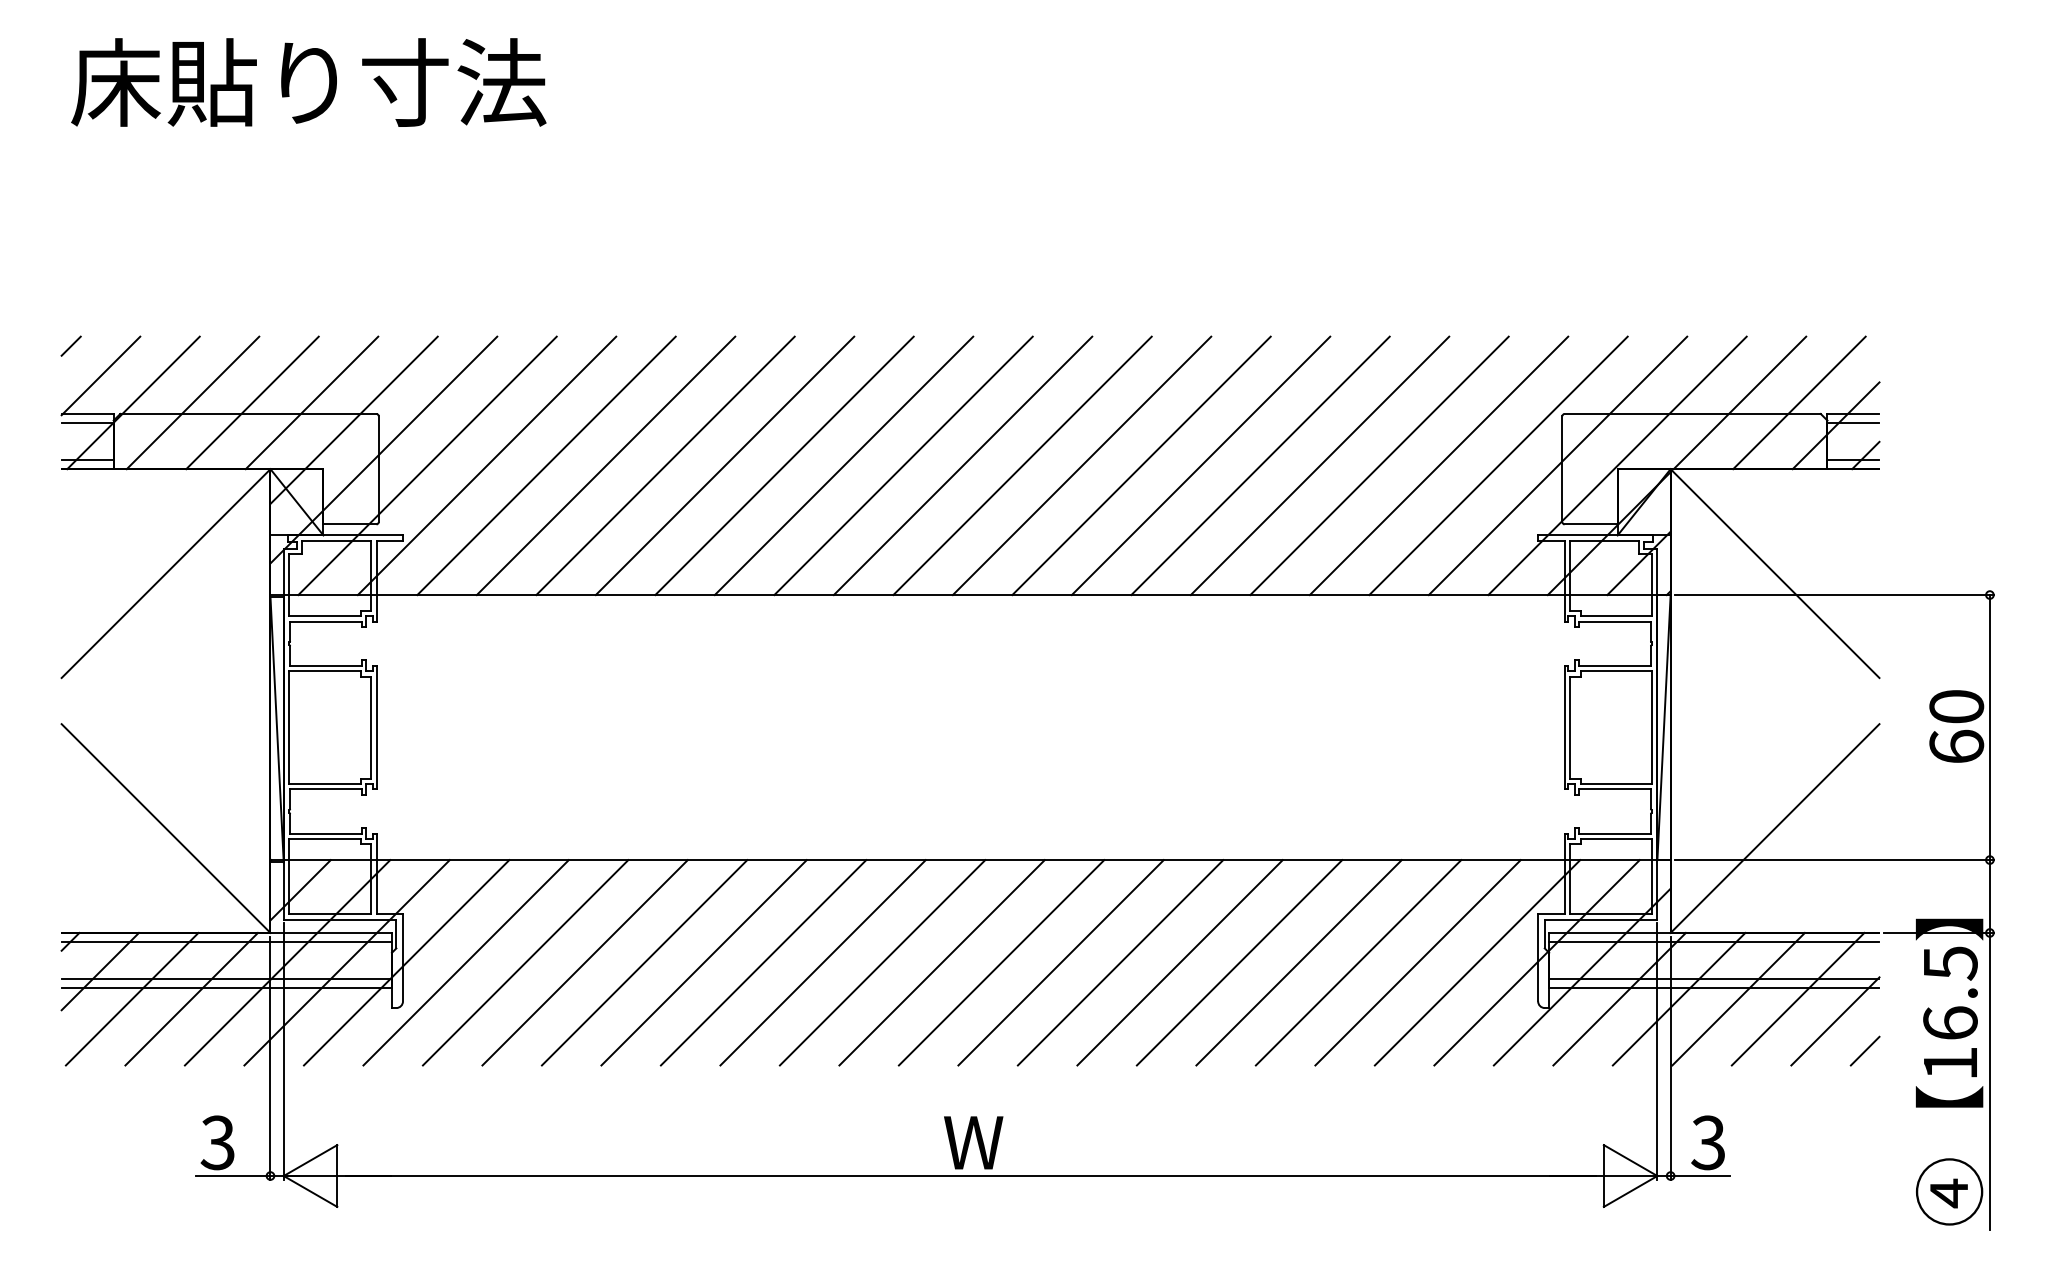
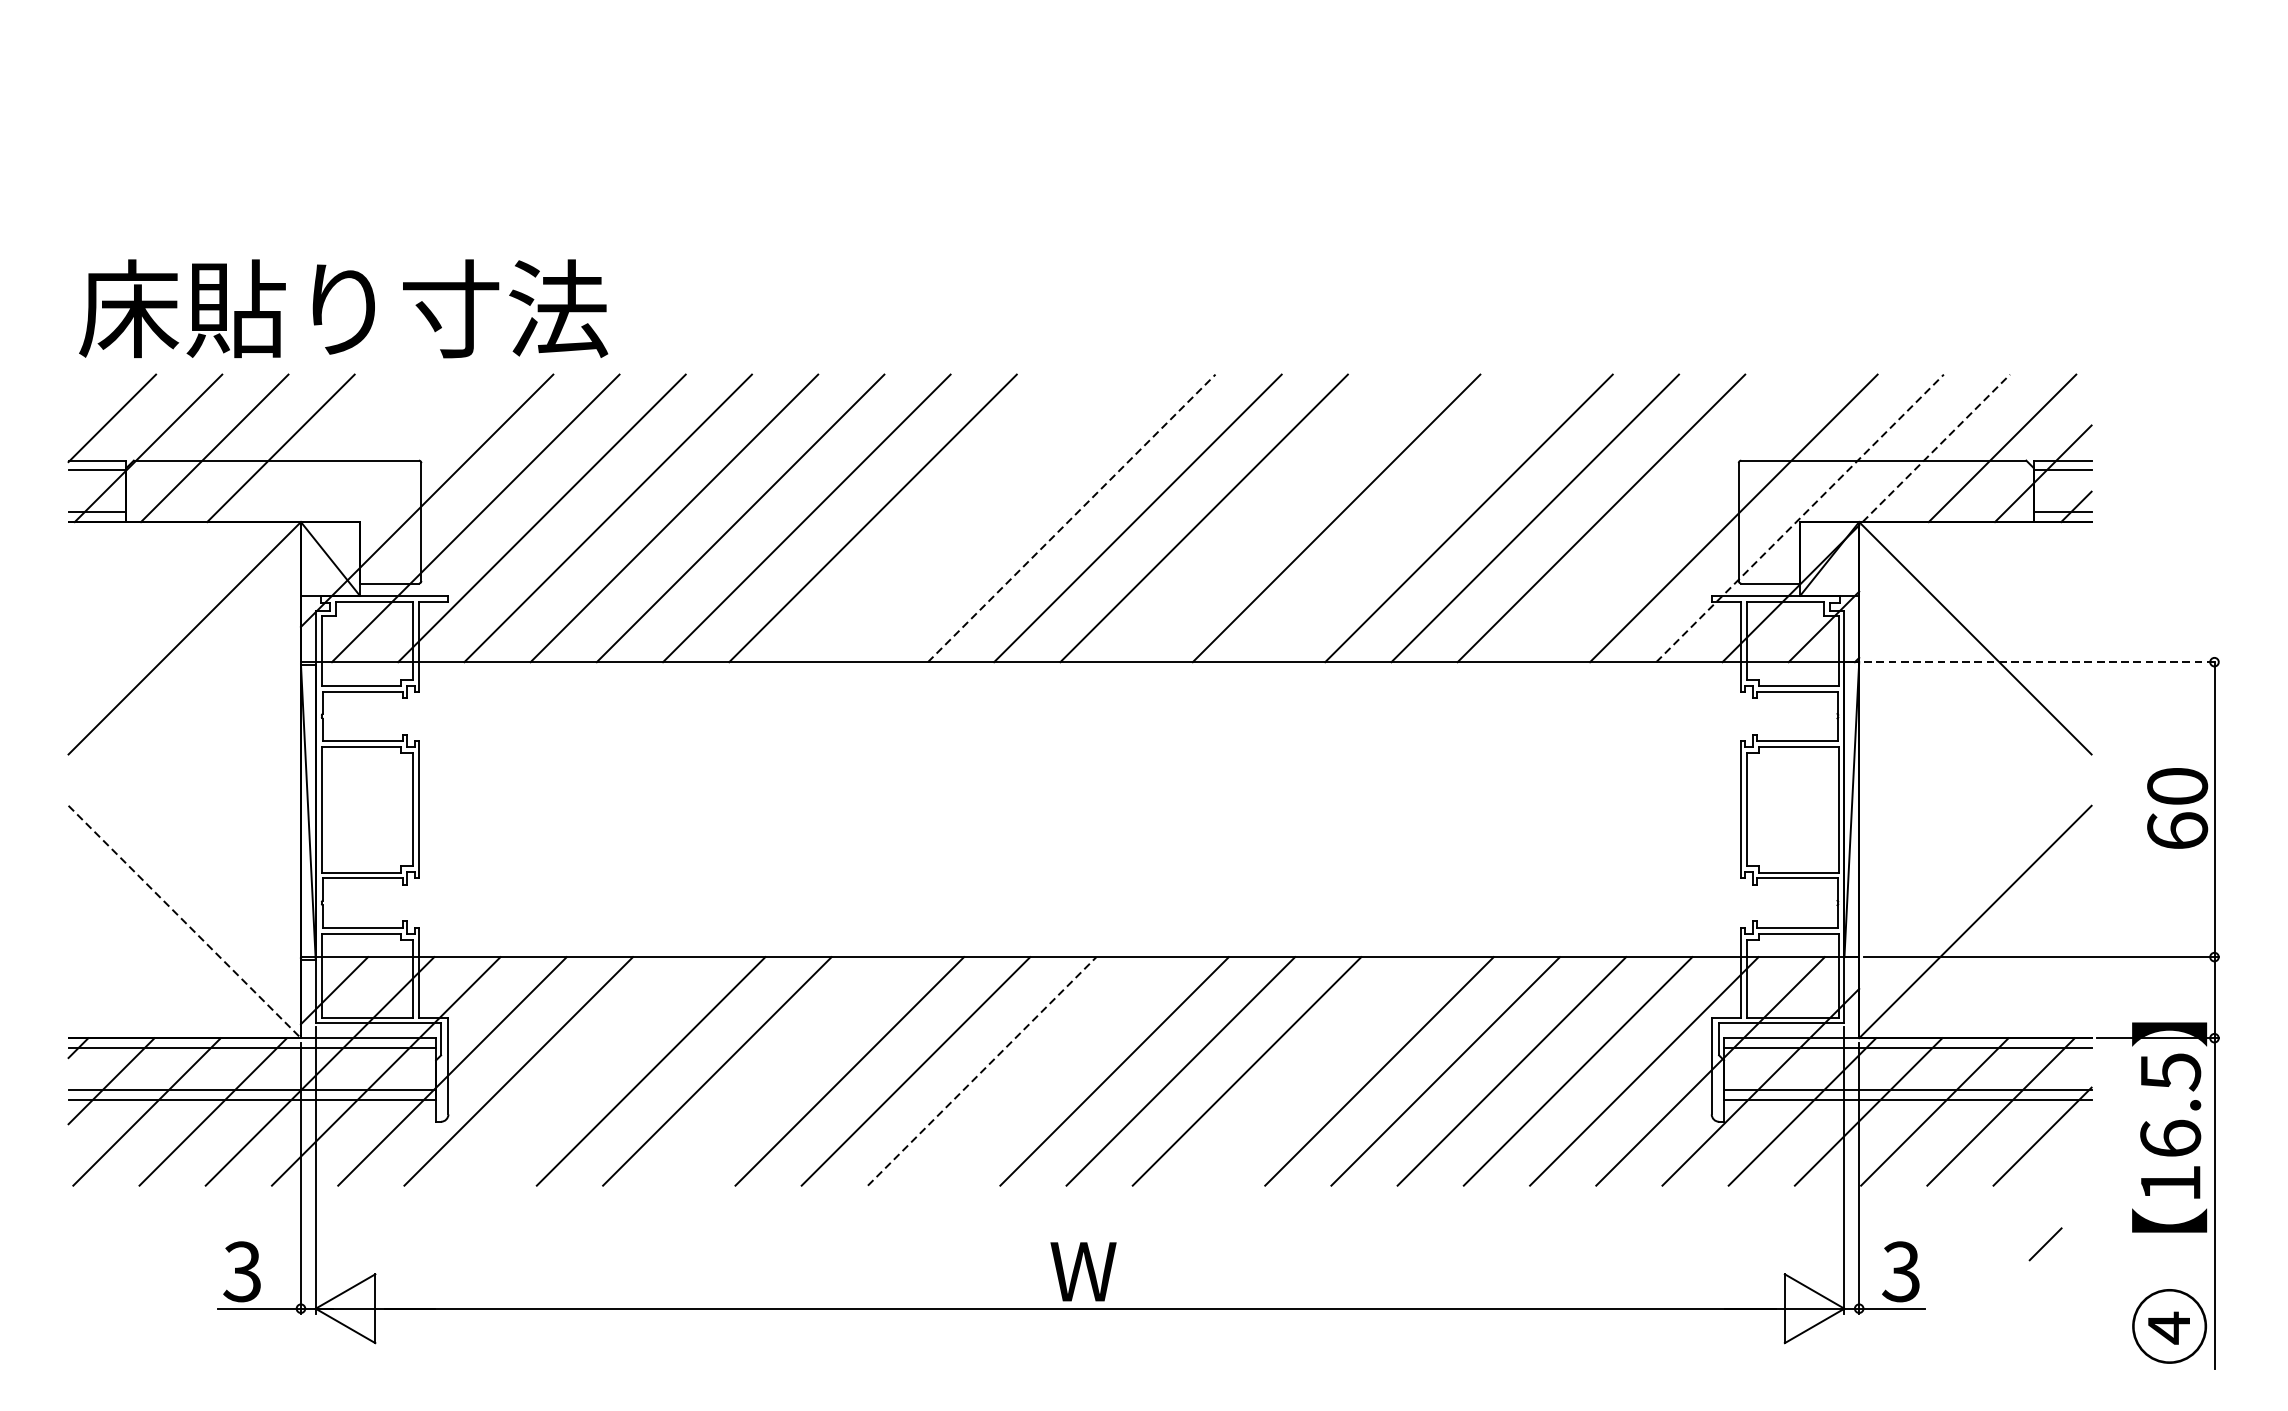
text: (308, 82) -> (343, 308), moved
line: (70, 345) -> (78, 384), removed
line: (311, 402) -> (346, 447), removed
line: (1739, 402) -> (1935, 447), solid -> dashed
line: (353, 419) -> (393, 466), removed
line: (843, 465) -> (938, 517), removed
line: (903, 465) -> (1005, 517), removed
line: (963, 465) -> (1072, 517), solid -> dashed
line: (1141, 465) -> (1270, 517), removed
line: (1260, 465) -> (1402, 517), removed
line: (1498, 465) -> (1667, 517), removed
line: (1617, 465) -> (1800, 517), solid -> dashed
line: (1834, 595) -> (2041, 662), solid -> dashed
line: (166, 828) -> (185, 921), solid -> dashed
line: (525, 962) -> (584, 1071), removed
line: (703, 962) -> (782, 1071), removed
line: (882, 962) -> (982, 1071), solid -> dashed
line: (941, 962) -> (1047, 1071), removed
line: (1179, 962) -> (1312, 1071), removed
line: (1864, 1050) -> (2044, 1243), moved

